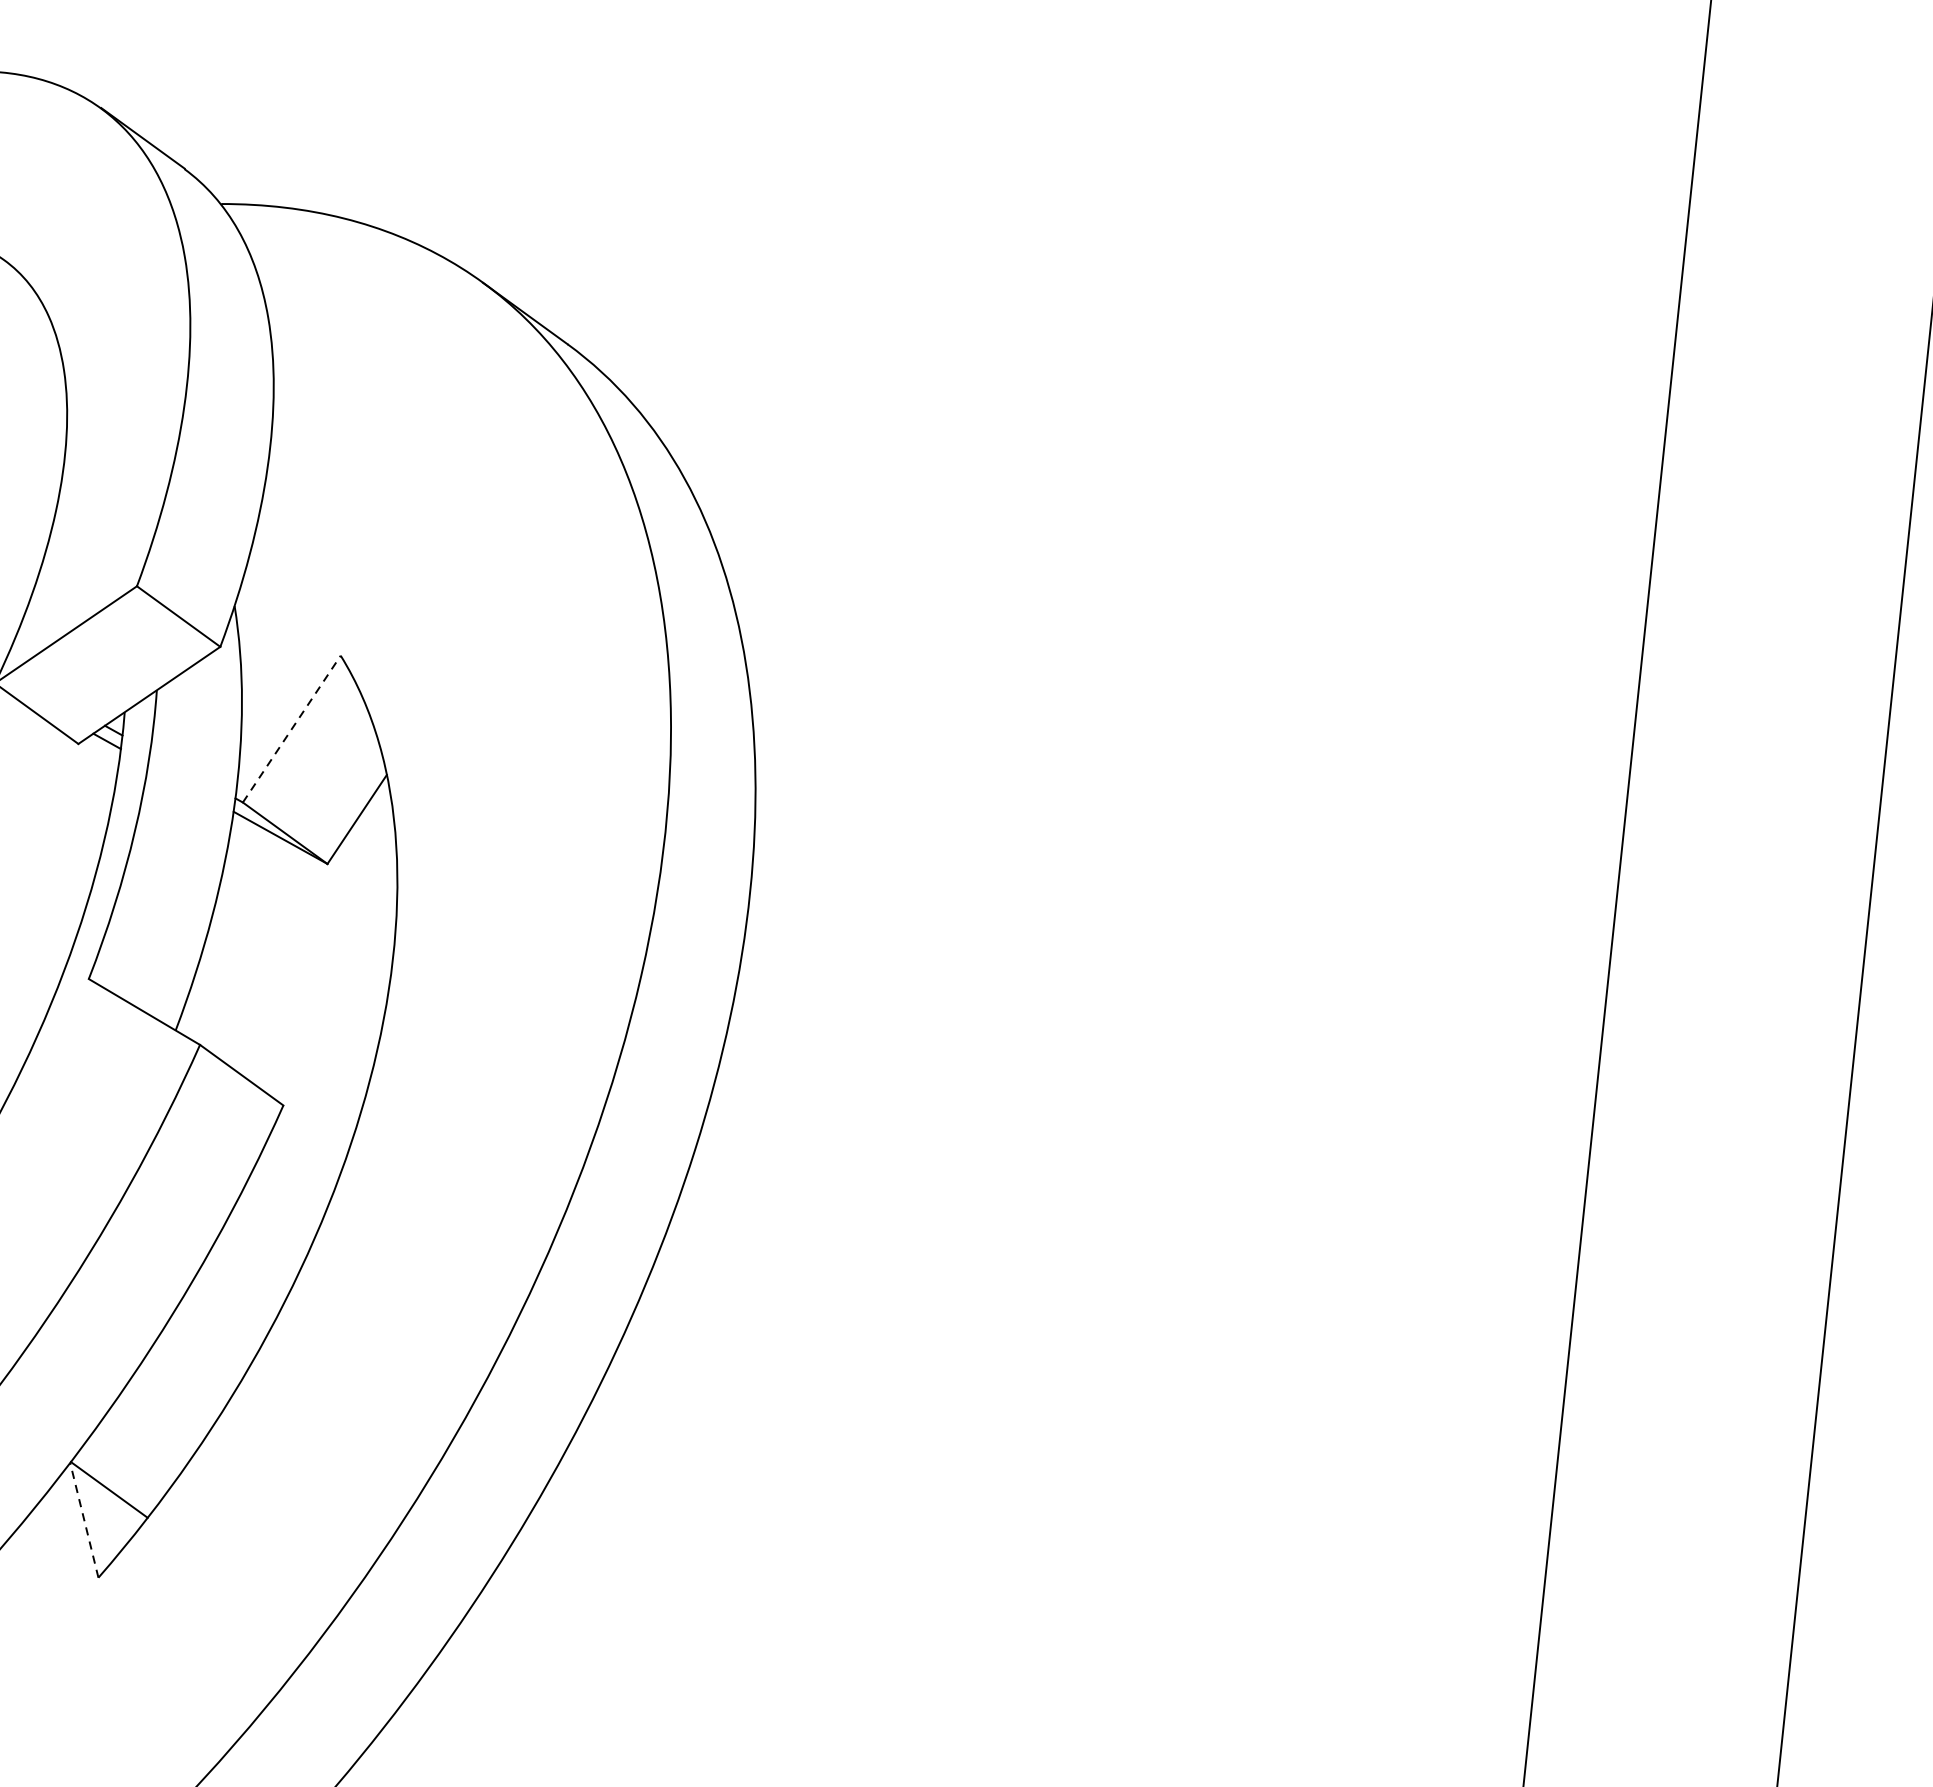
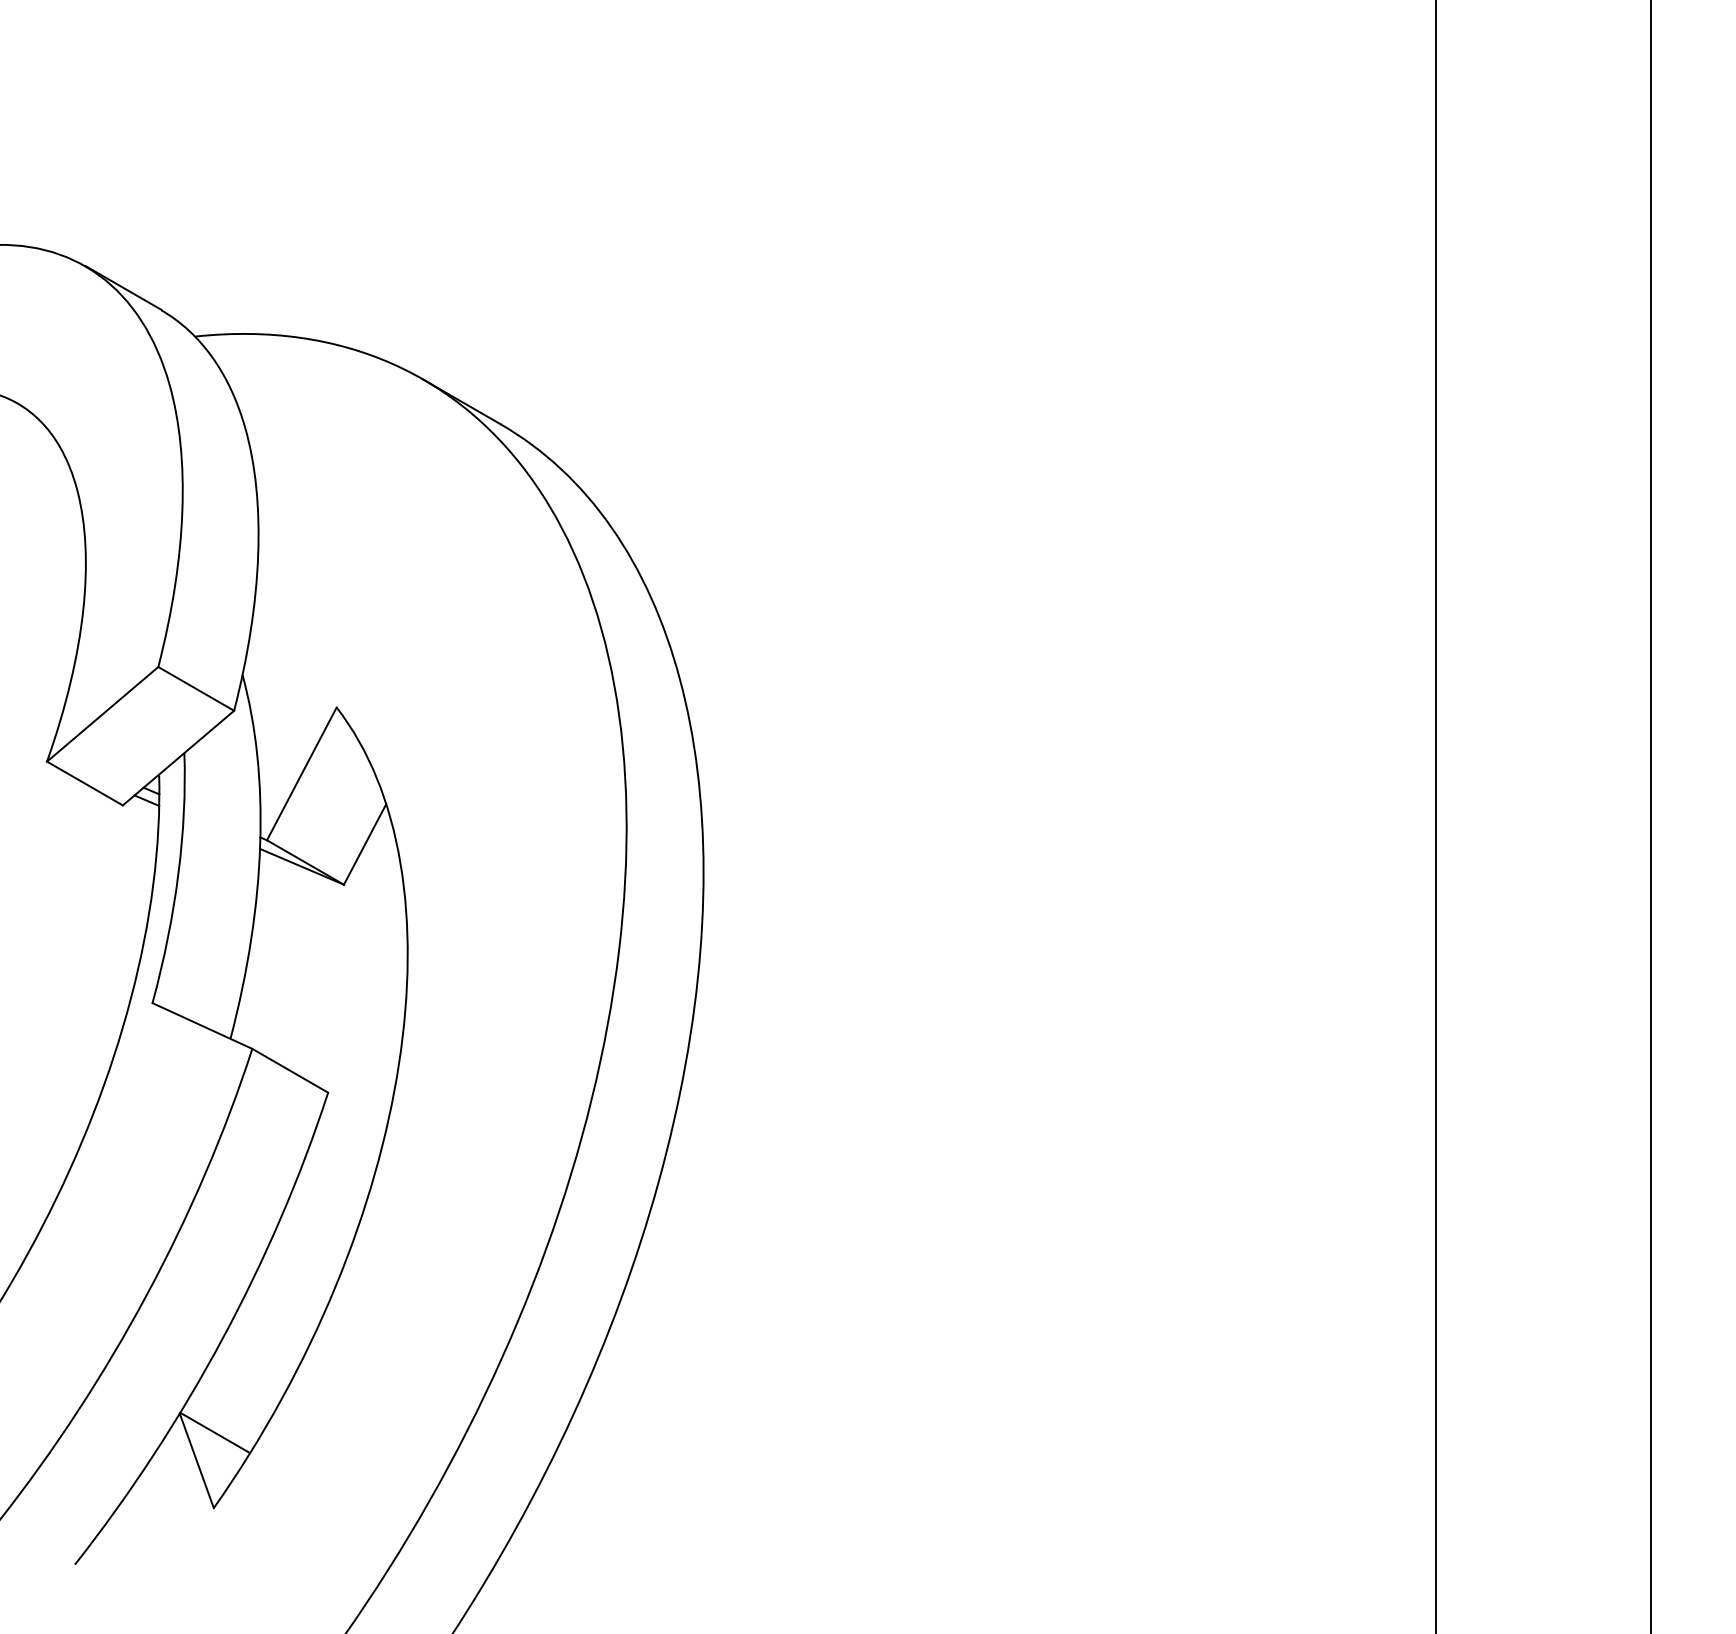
line: (291, 728) -> (301, 773), dashed -> solid
line: (84, 1519) -> (196, 1460), dashed -> solid

